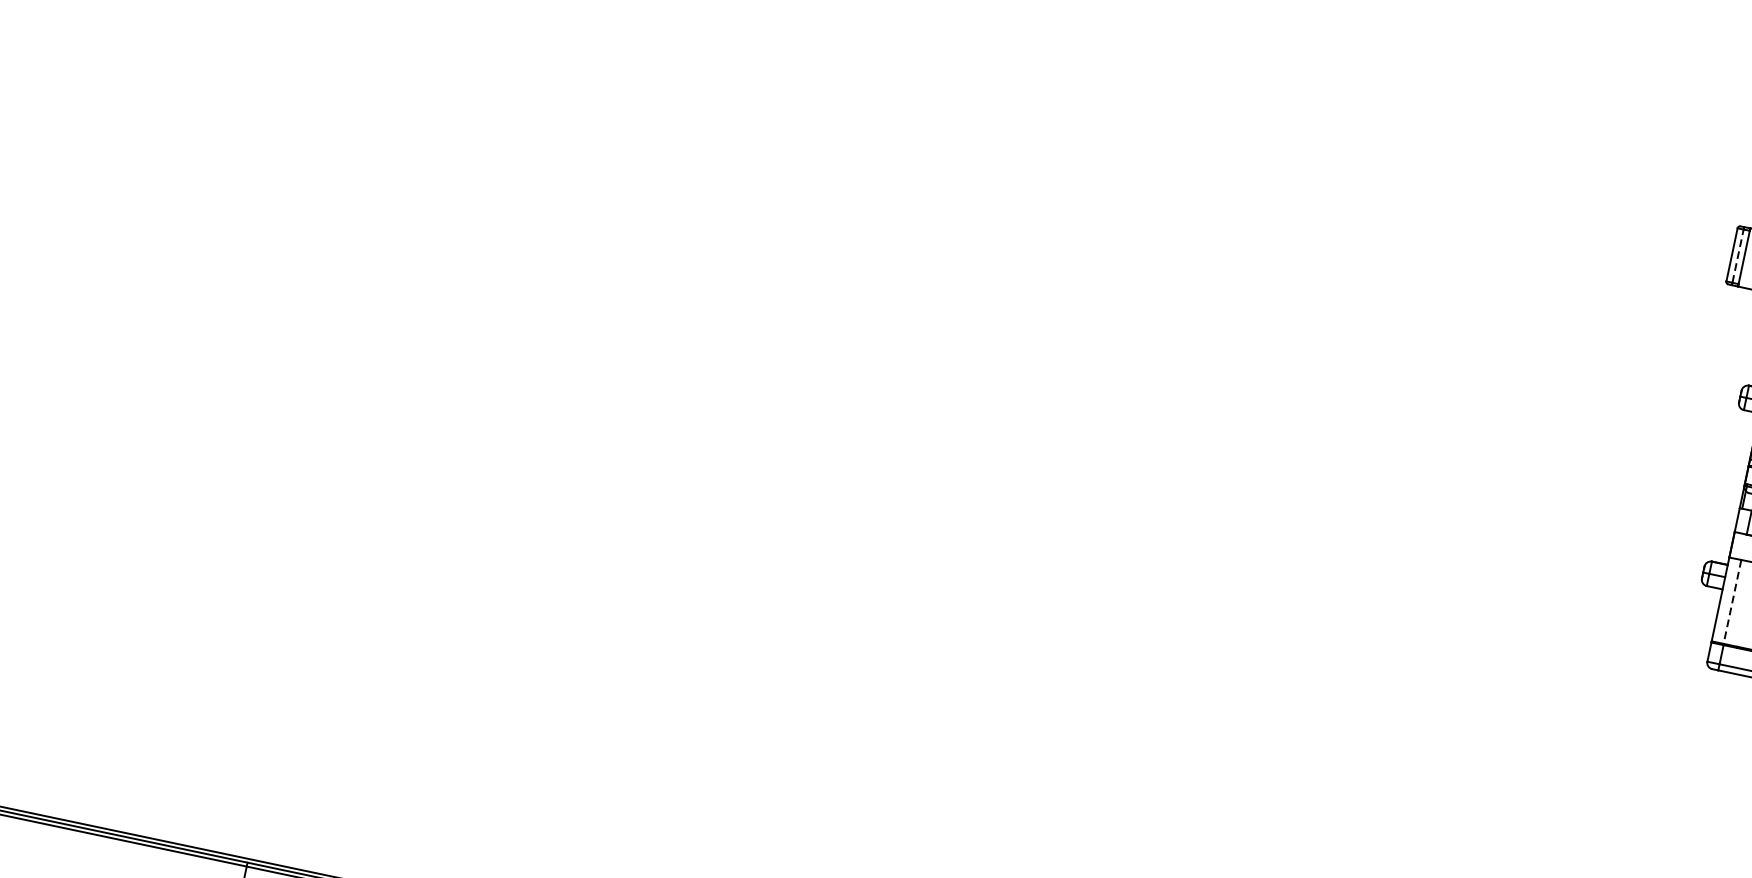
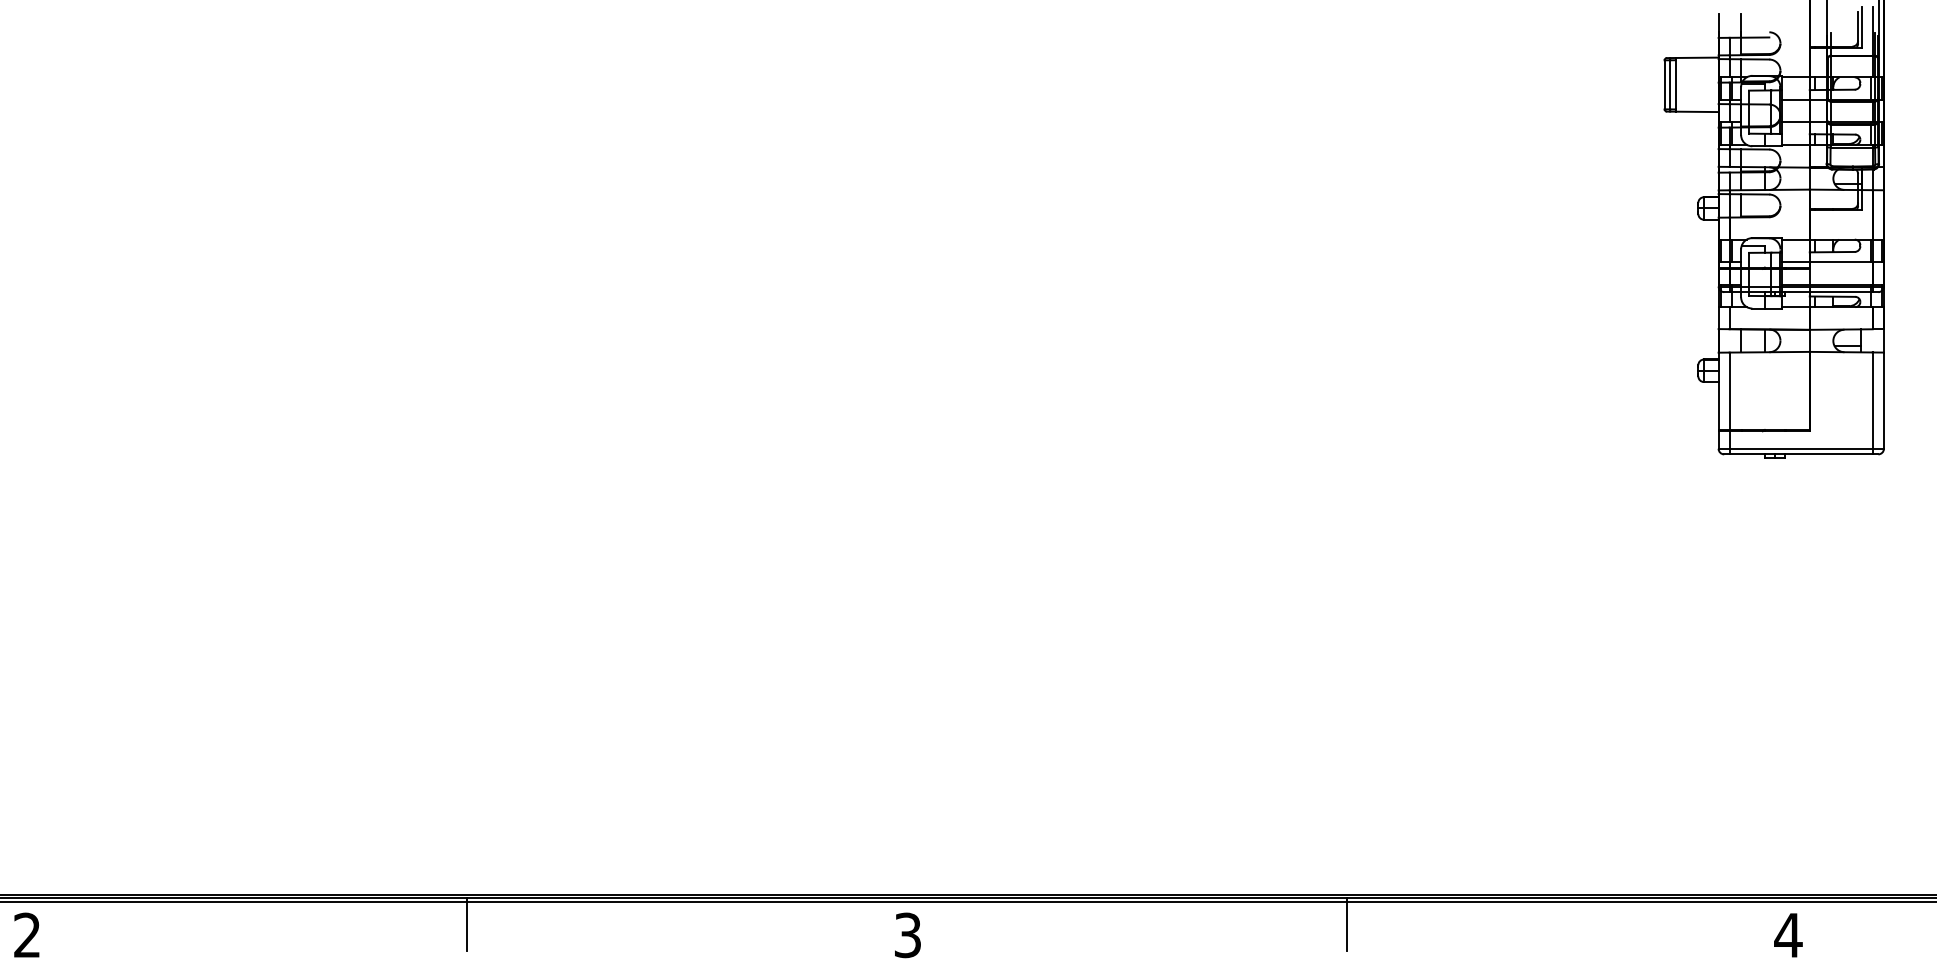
line: (1738, 255) -> (1670, 84), dashed -> solid
line: (1732, 602) -> (1729, 391), dashed -> solid

